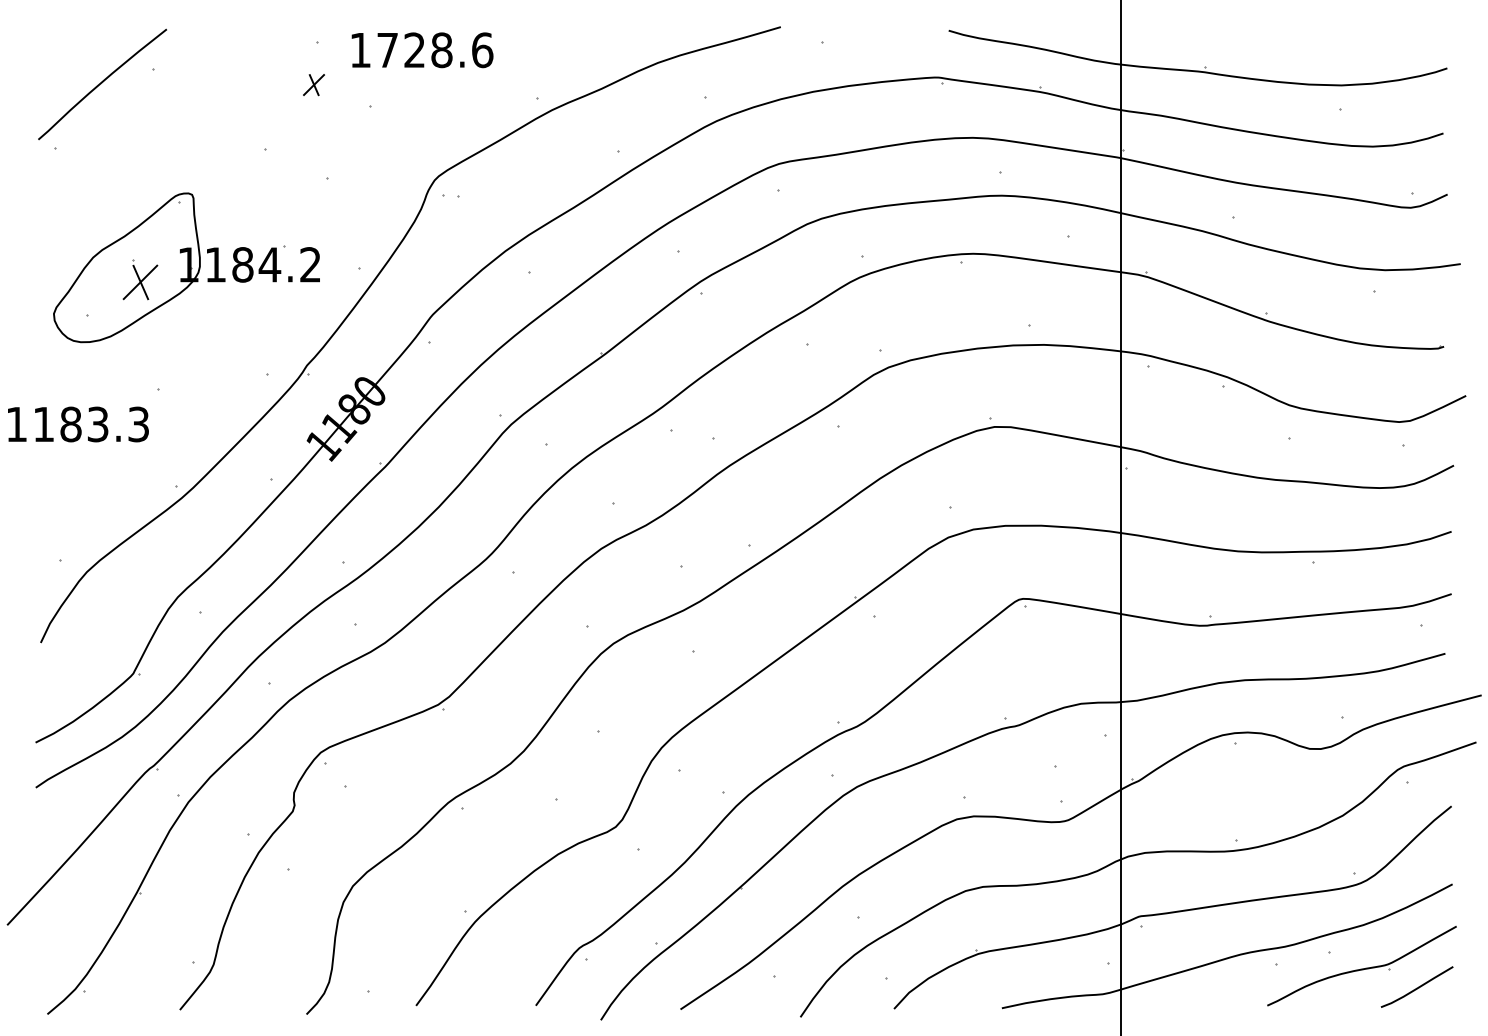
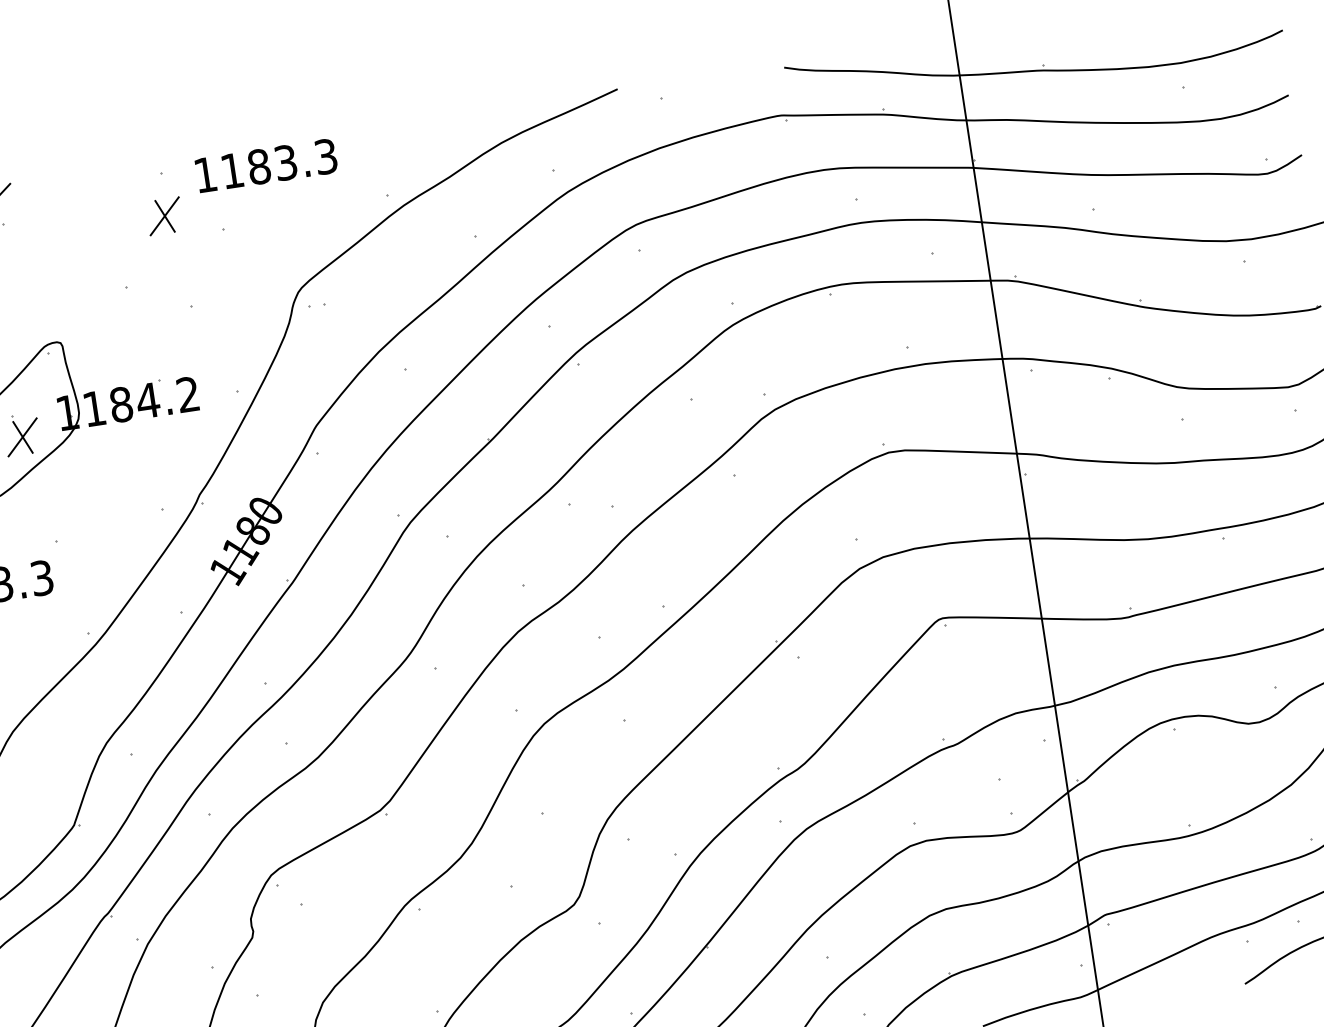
text: (435, 50) -> (279, 163), 1728.6 -> 1183.3
part: (313, 84) -> (164, 215), size x1.67

